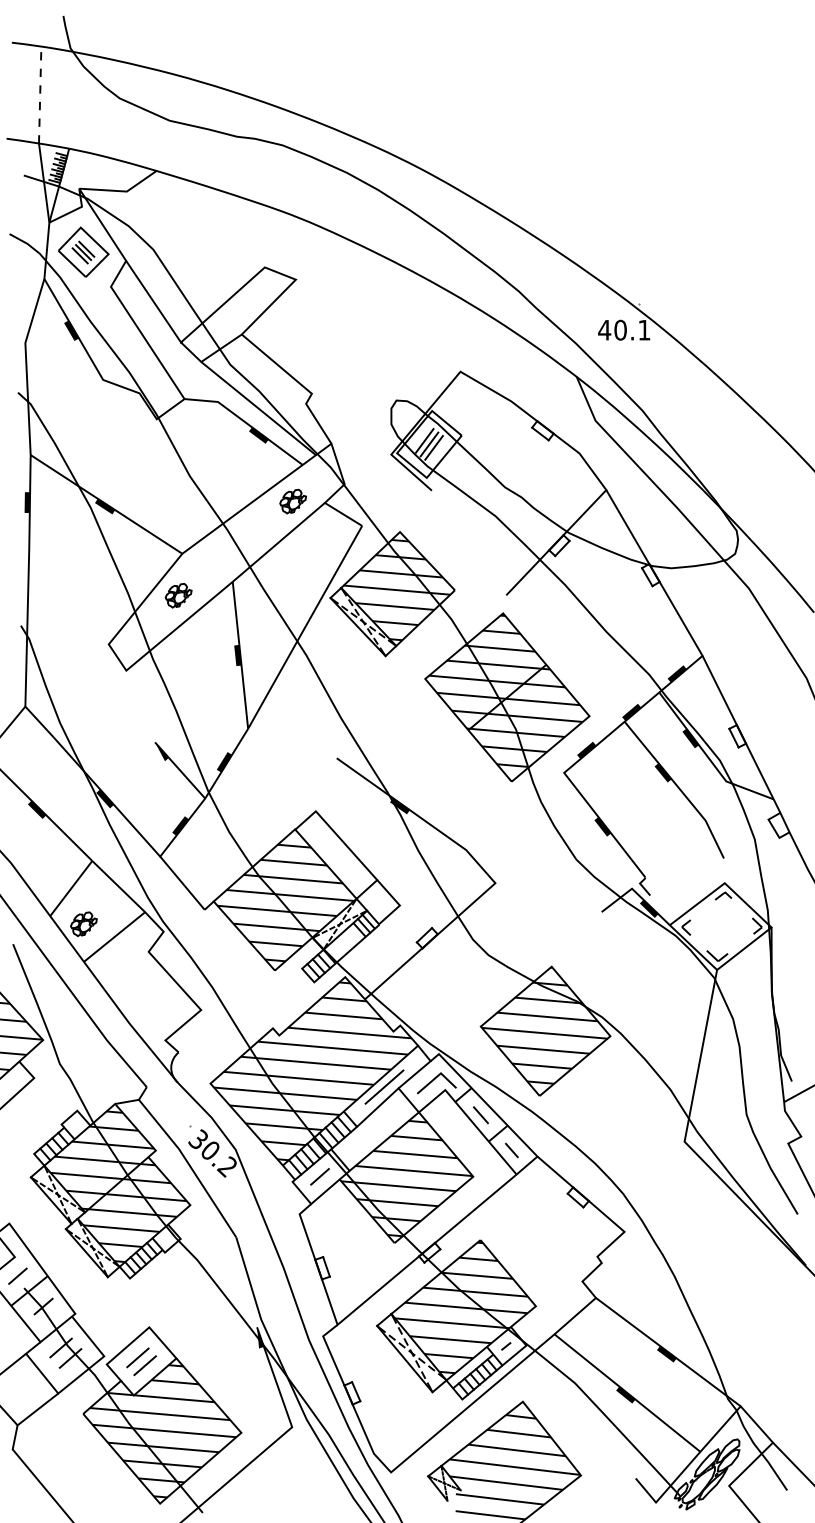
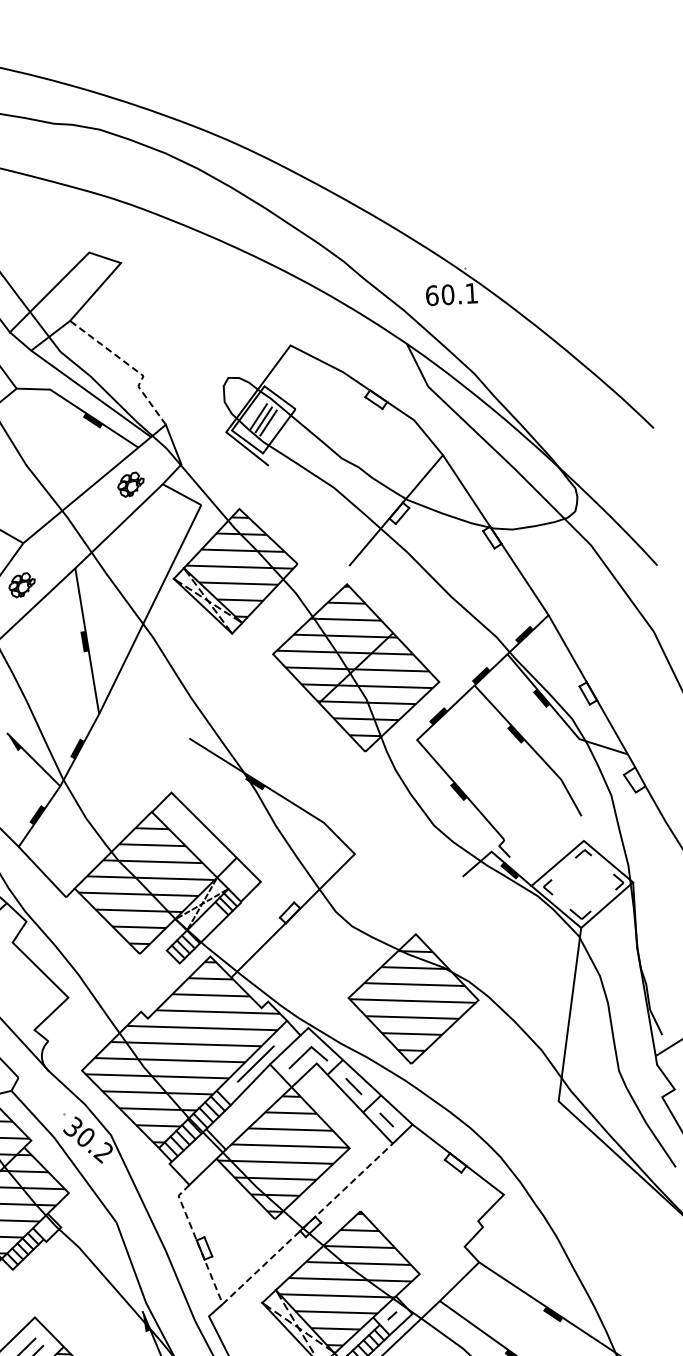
text: (604, 329) -> (431, 295), 40.1 -> 60.1
line: (300, 384) -> (131, 367), solid -> dashed
line: (319, 1176) -> (196, 1157), removed
line: (375, 1292) -> (258, 1269), solid -> dashed

